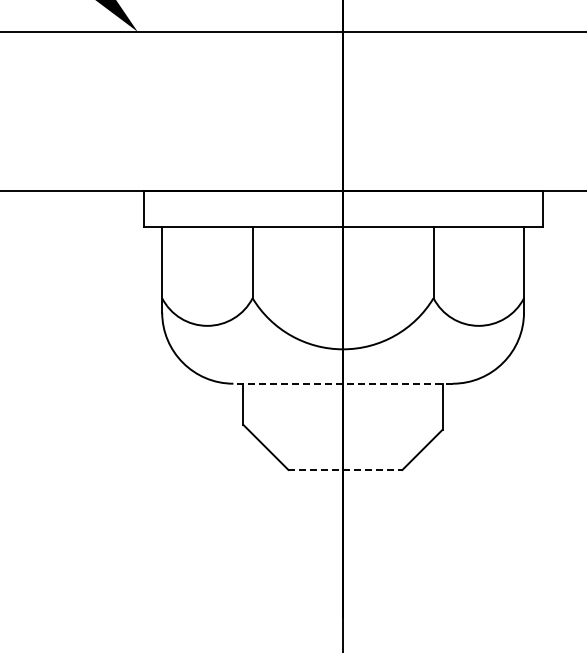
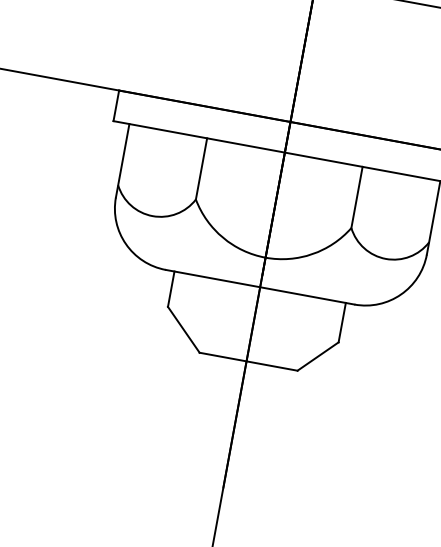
line: (343, 383) -> (260, 287), dashed -> solid
line: (345, 469) -> (248, 361), dashed -> solid

